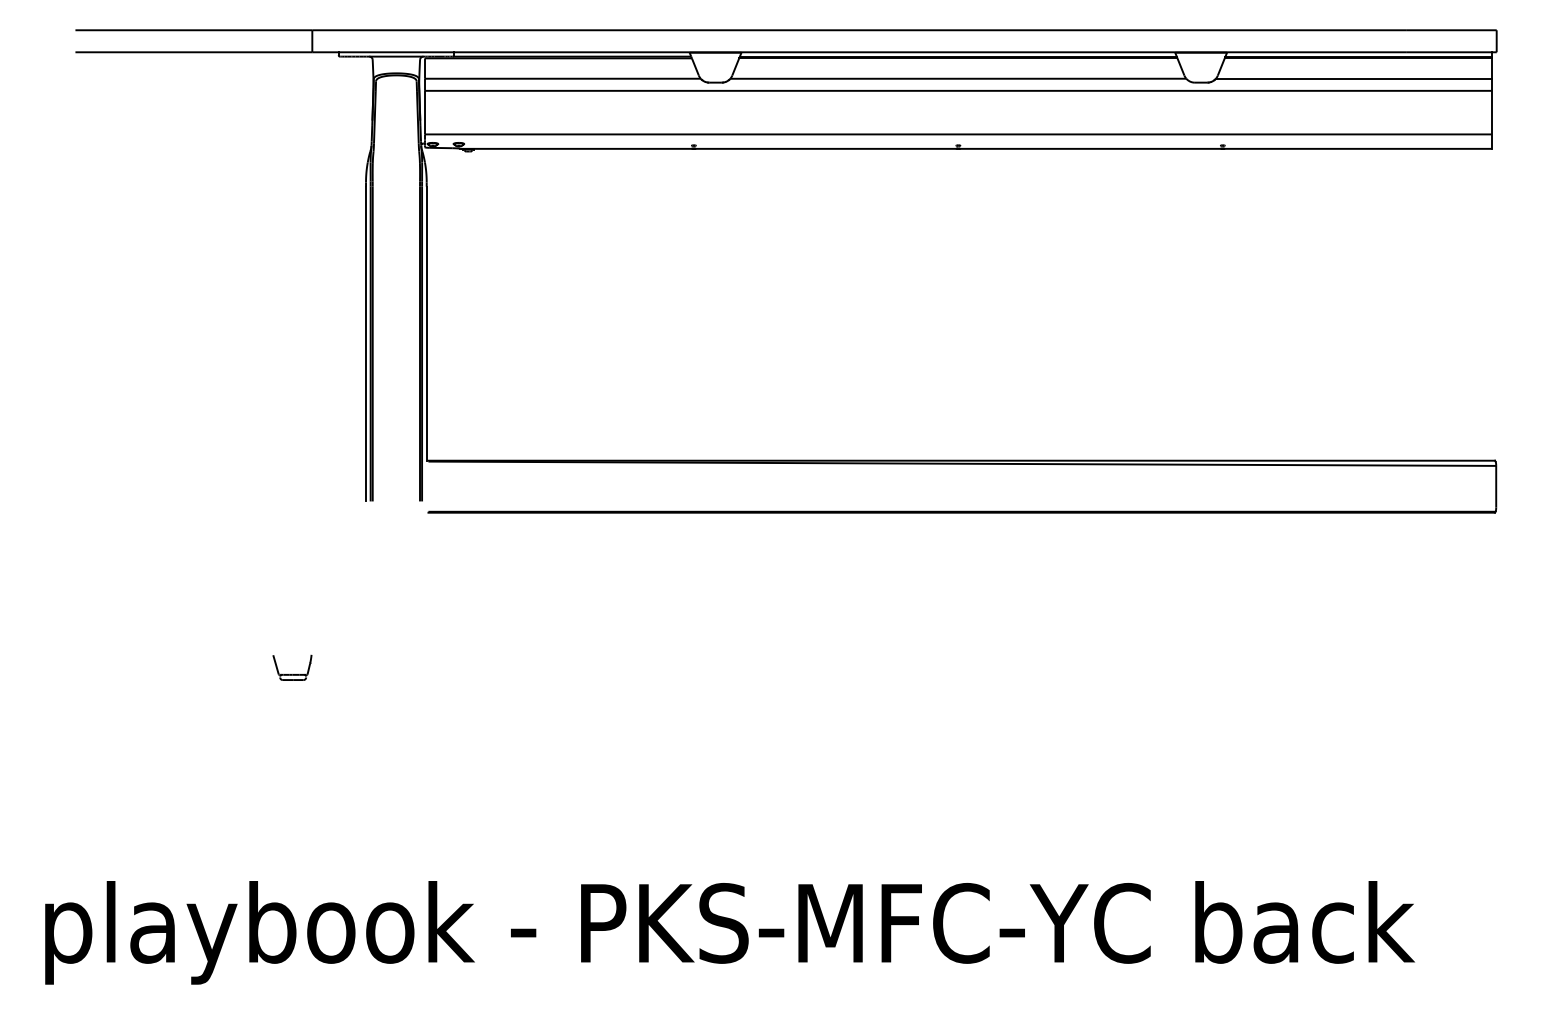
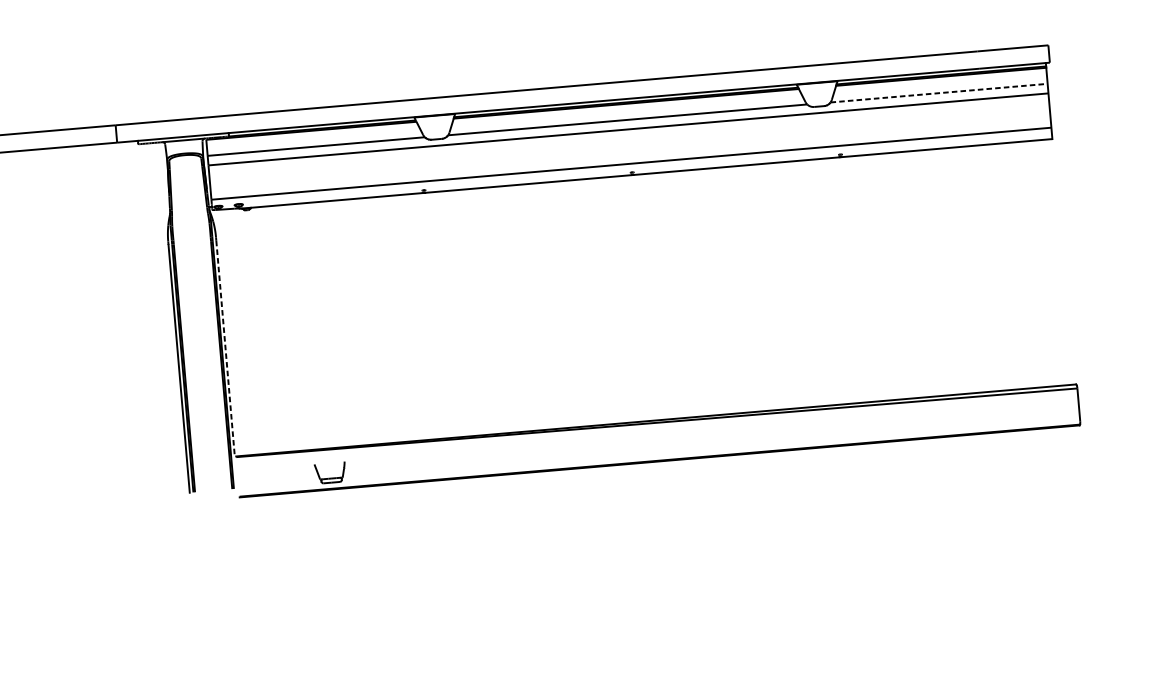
line: (1353, 78) -> (938, 93), solid -> dashed
line: (426, 324) -> (225, 349), solid -> dashed
part: (292, 674) -> (330, 478), moved

